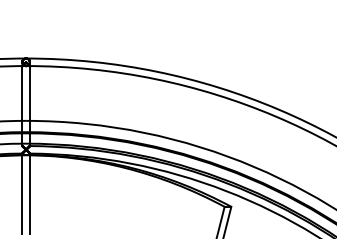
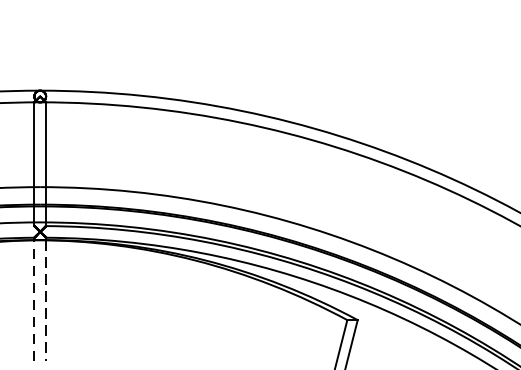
line: (22, 193) -> (34, 299), solid -> dashed
line: (29, 194) -> (45, 301), solid -> dashed

